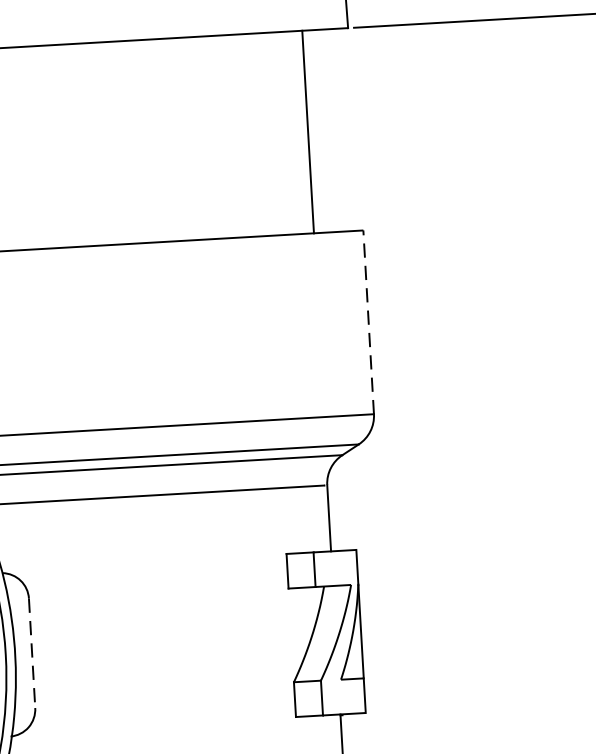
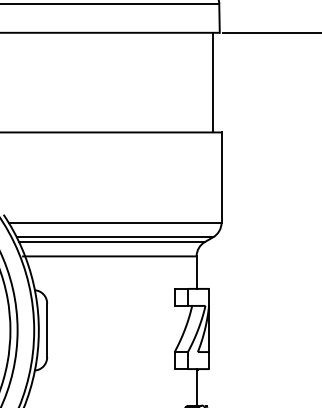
line: (308, 131) -> (213, 82), moved
line: (368, 322) -> (221, 177), dashed -> solid
line: (32, 653) -> (47, 330), dashed -> solid

